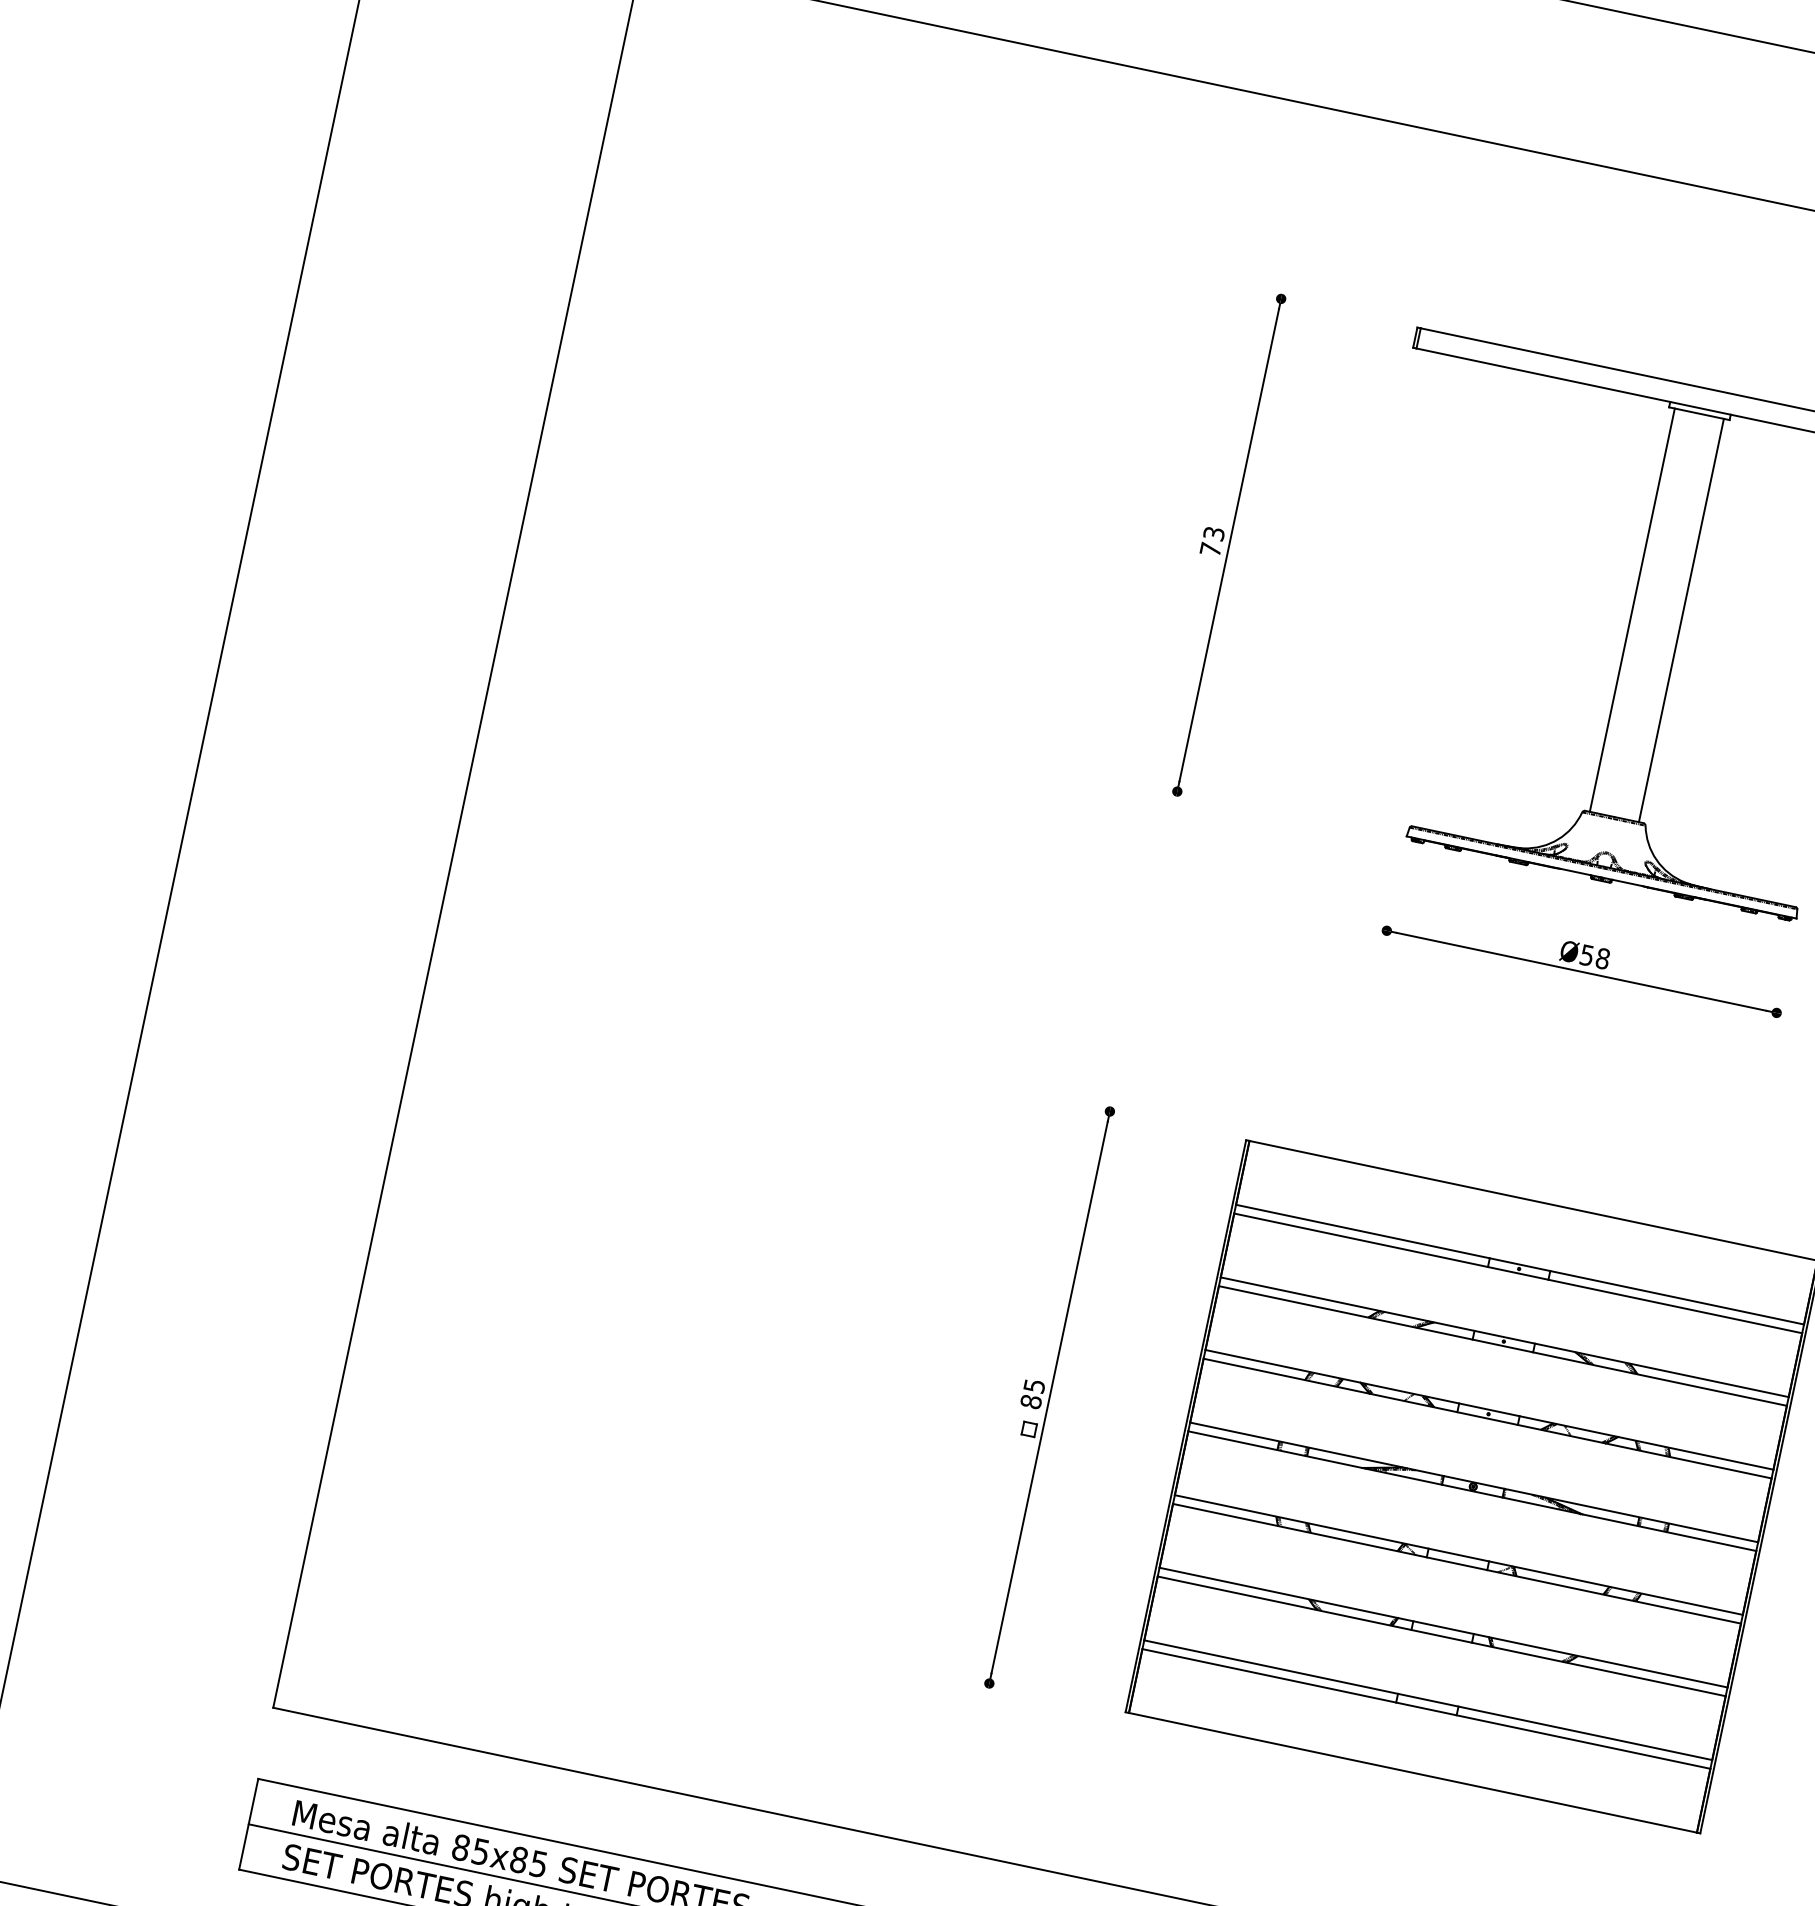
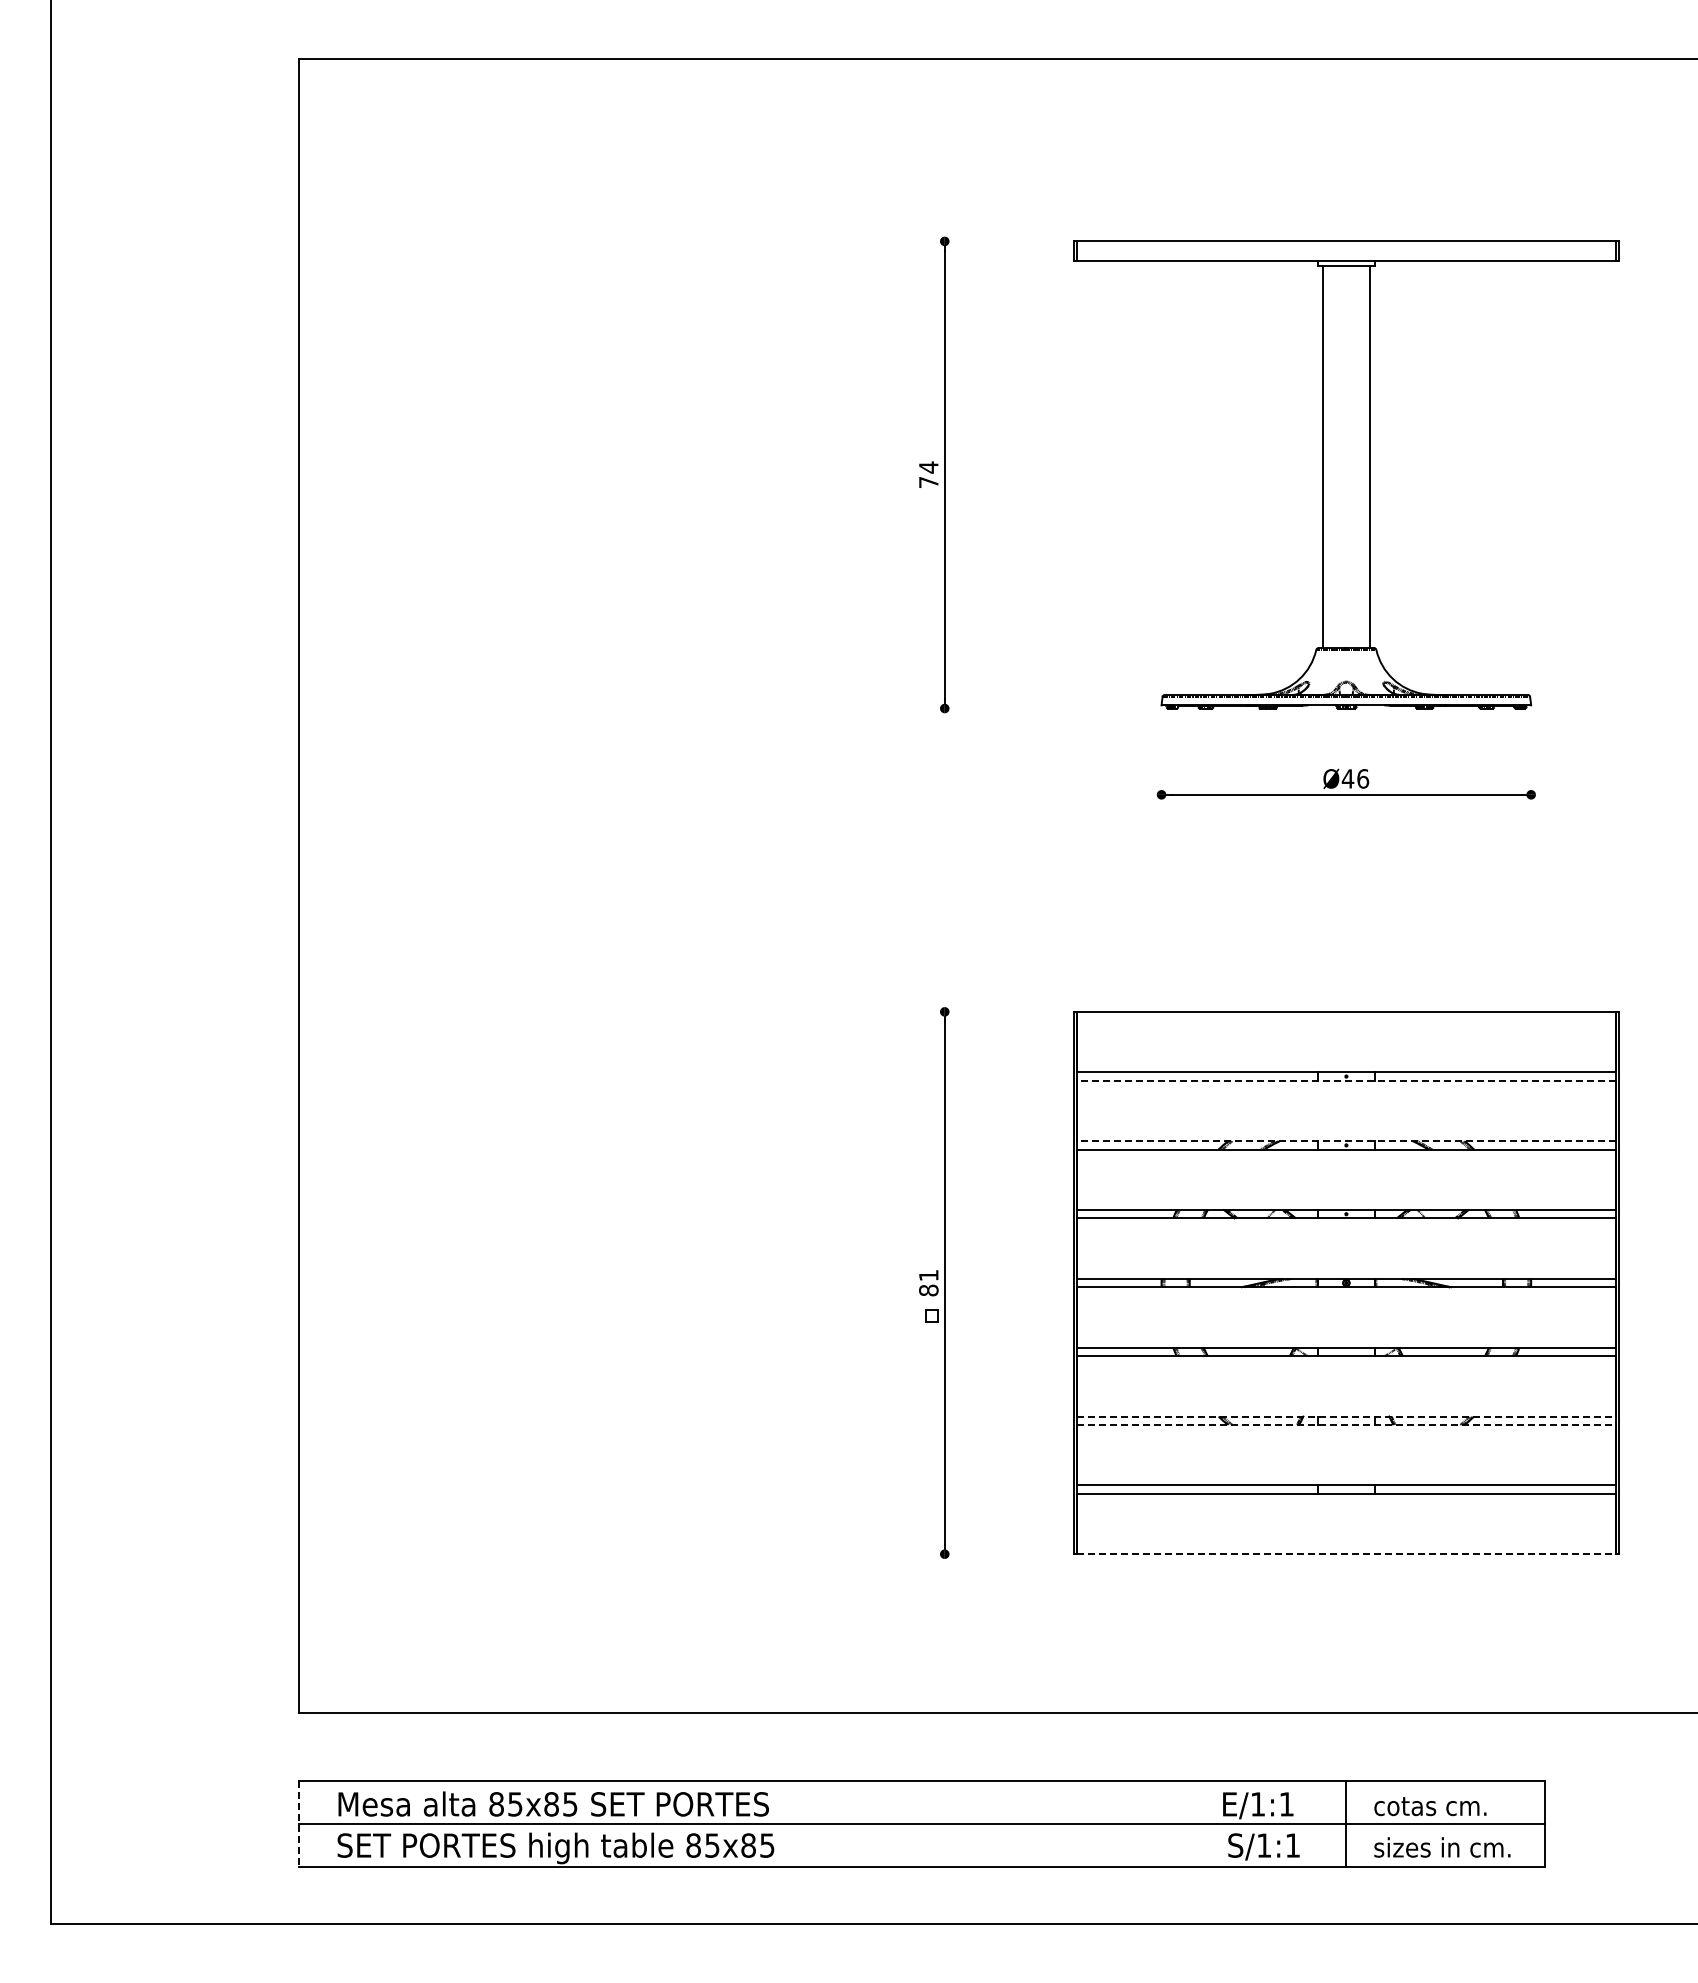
text: (1213, 533) -> (928, 467), 73 -> 74
text: (1595, 956) -> (1355, 778), Ø58 -> Ø46
line: (1517, 1272) -> (1345, 1080), solid -> dashed
line: (1503, 1337) -> (1345, 1141), solid -> dashed
text: (1034, 1385) -> (928, 1275), 85 -> 81
line: (1443, 1627) -> (1346, 1416), solid -> dashed
line: (1441, 1636) -> (1346, 1424), solid -> dashed
line: (1413, 1773) -> (1346, 1554), solid -> dashed
line: (248, 1825) -> (299, 1824), solid -> dashed

